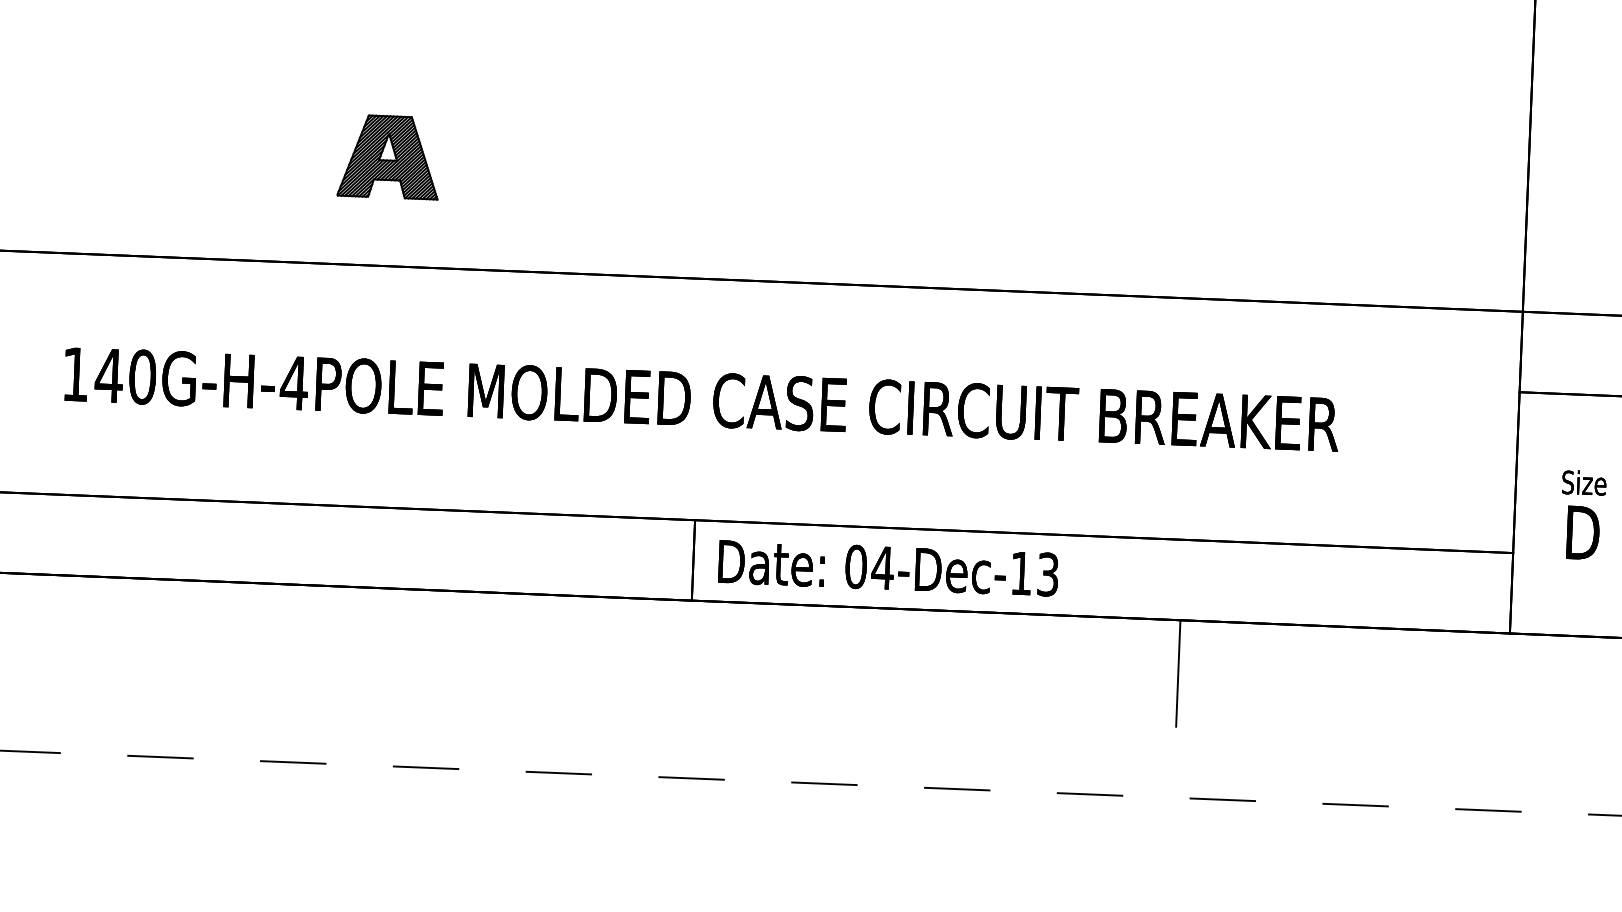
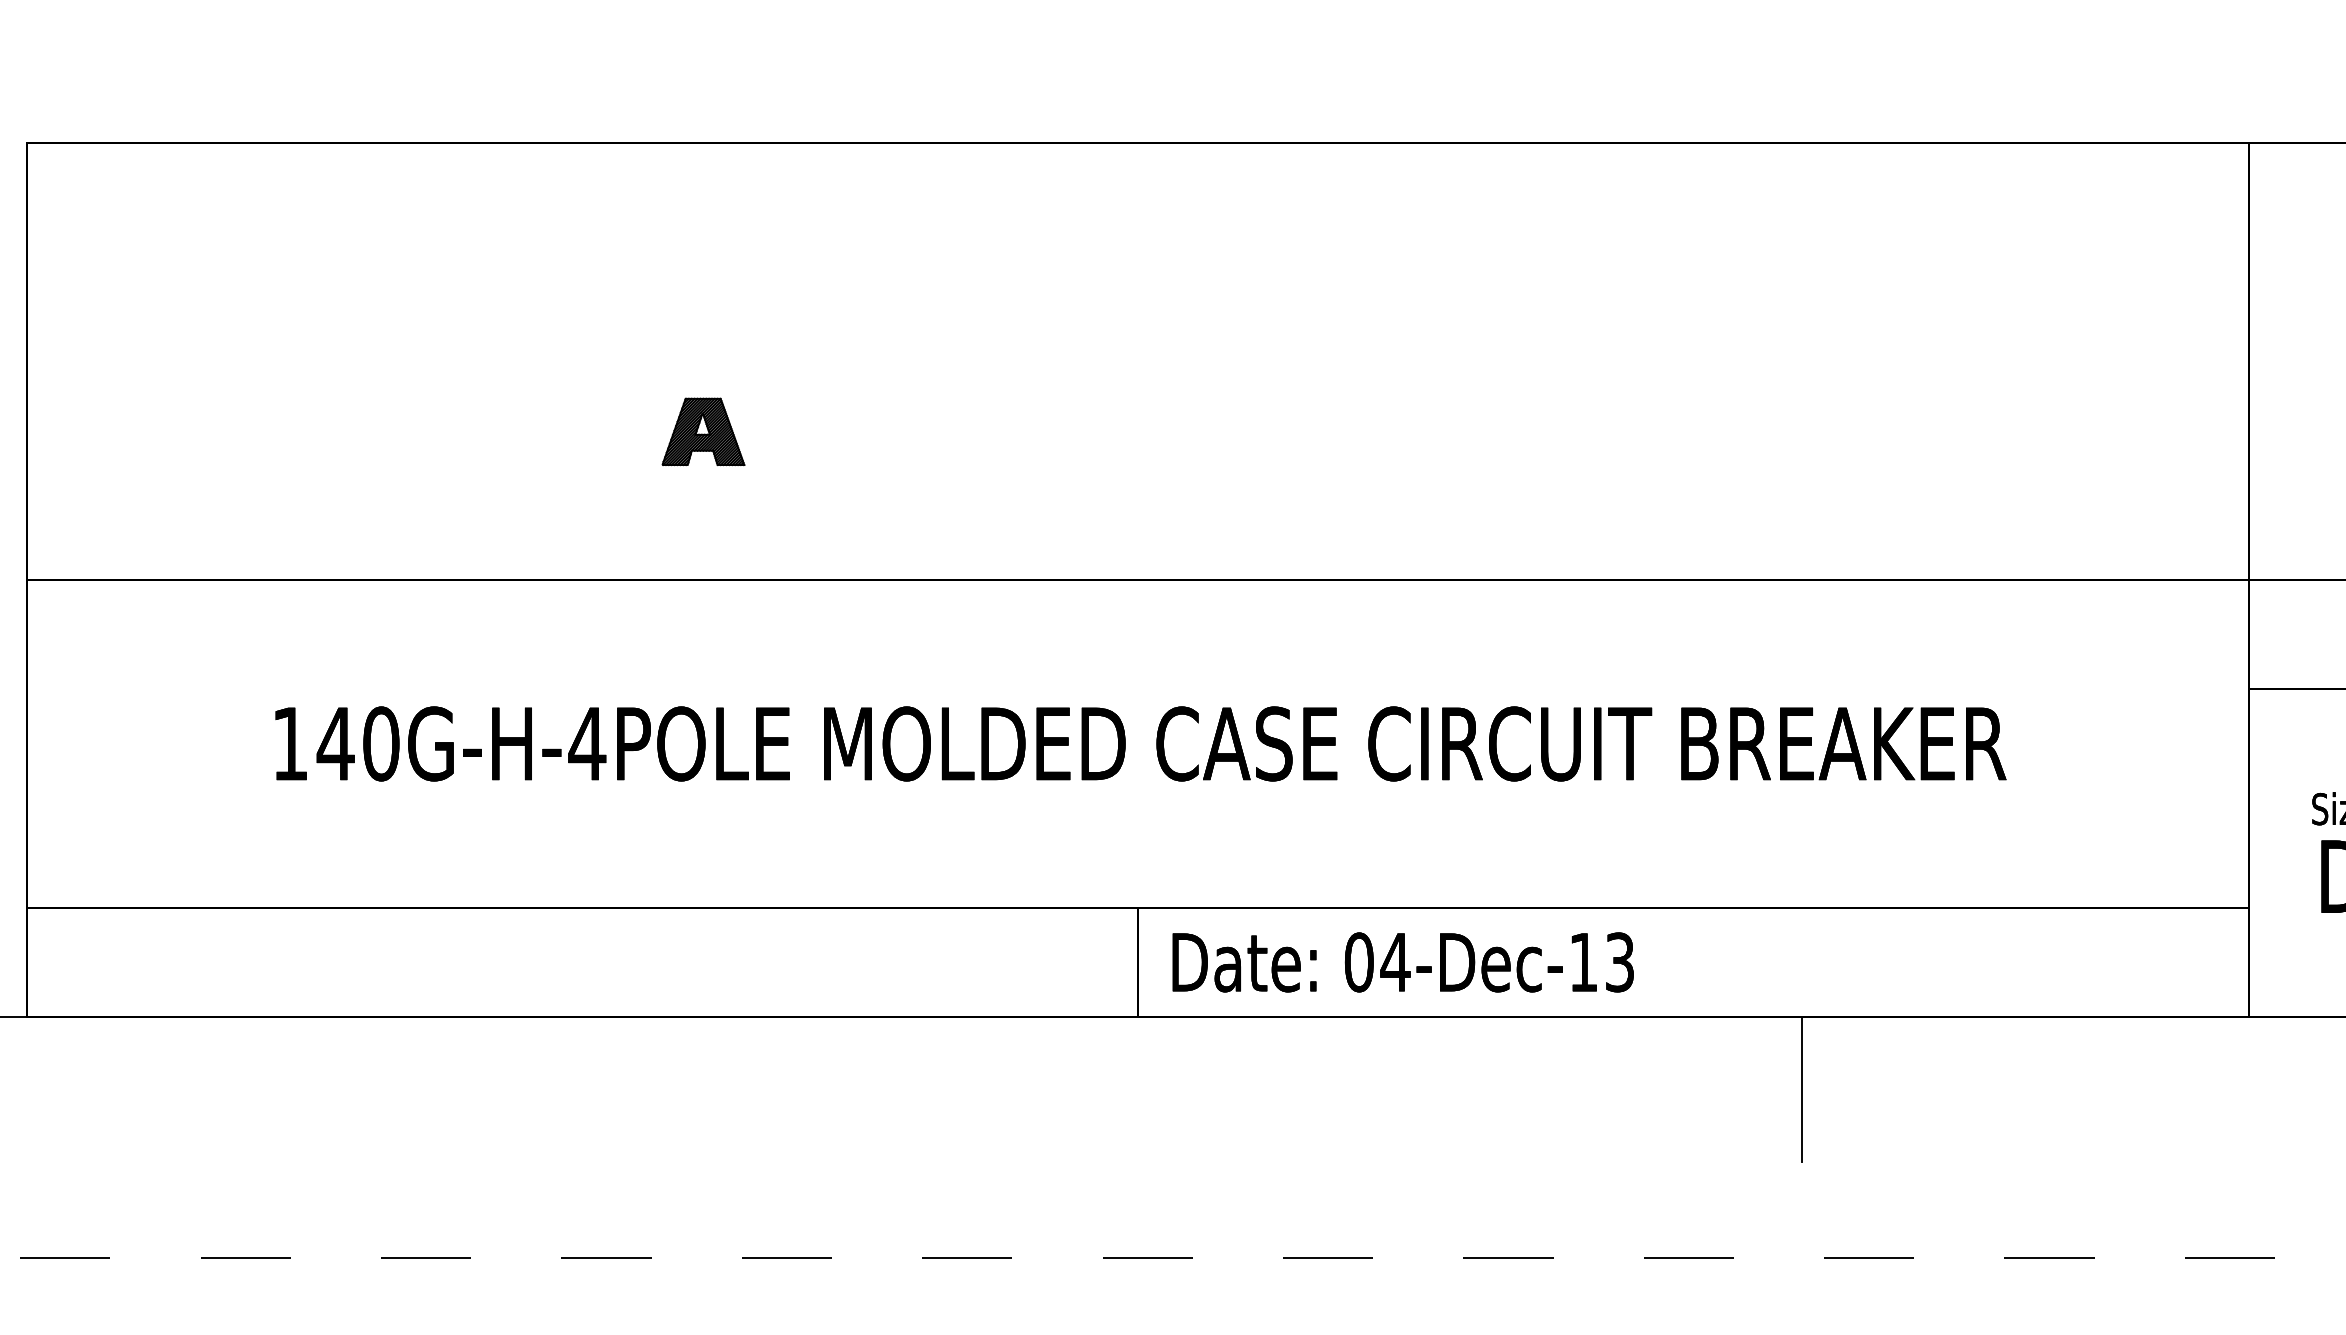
part: (389, 156) -> (703, 431), size x0.6

